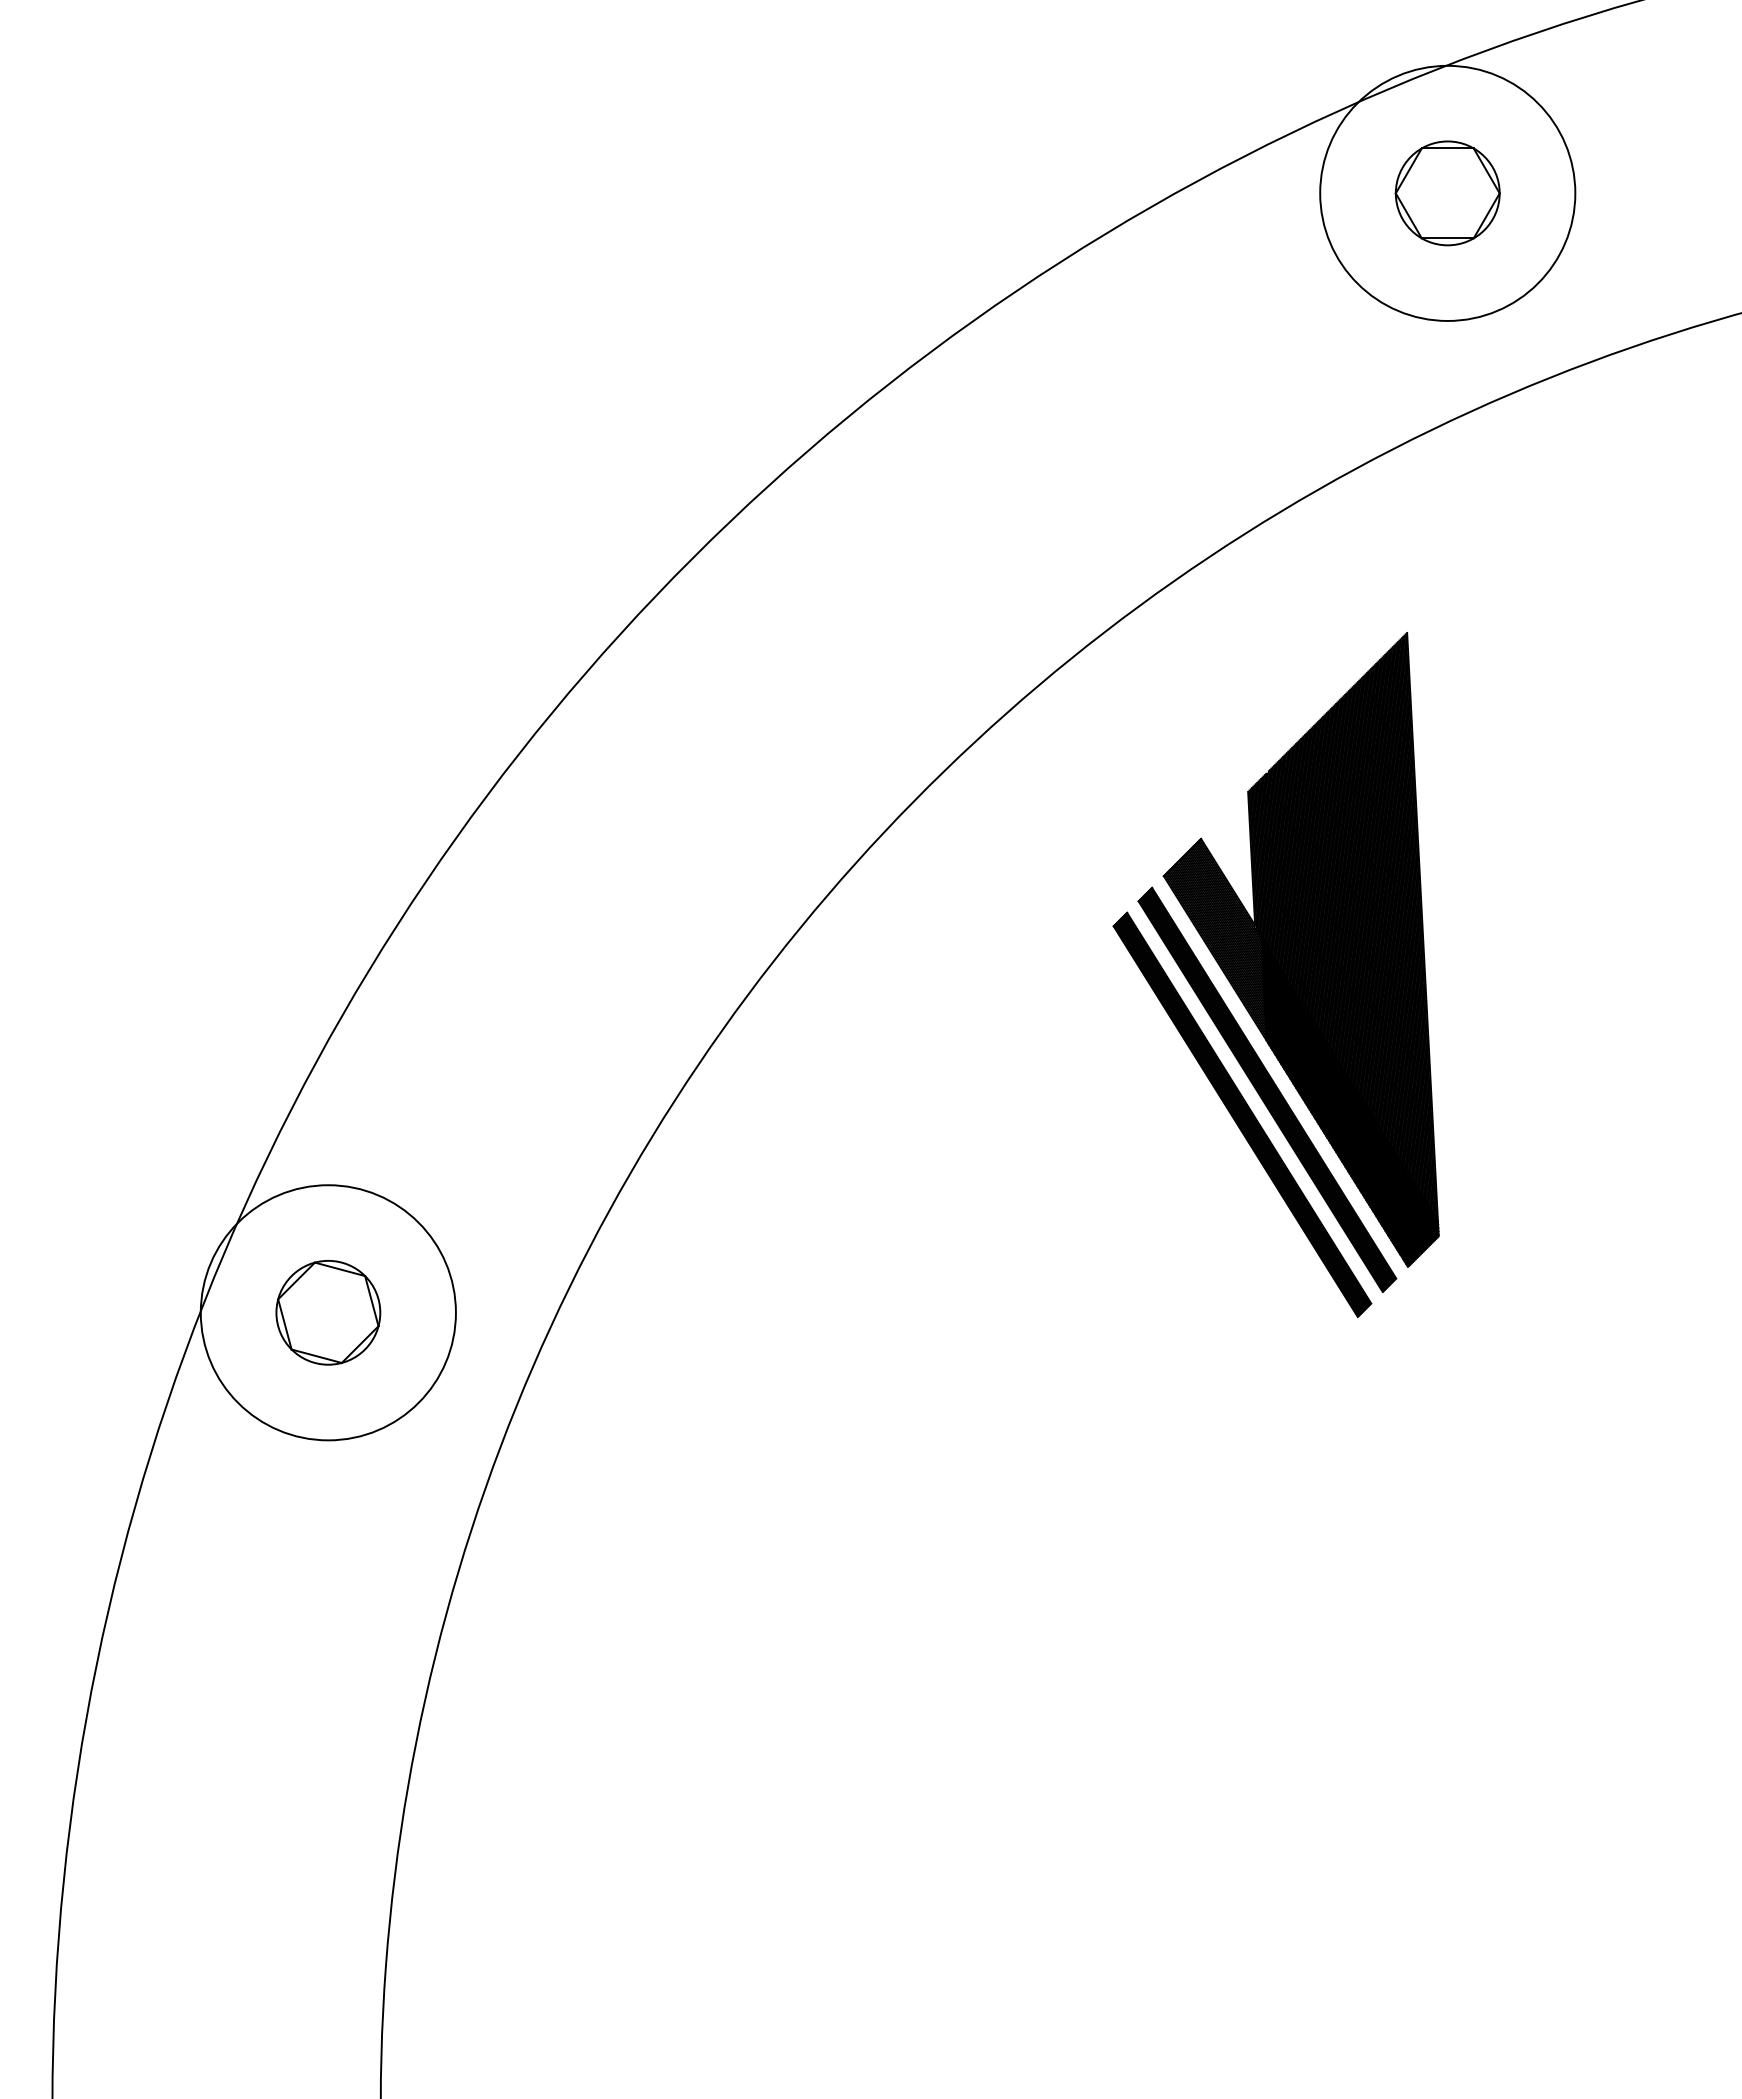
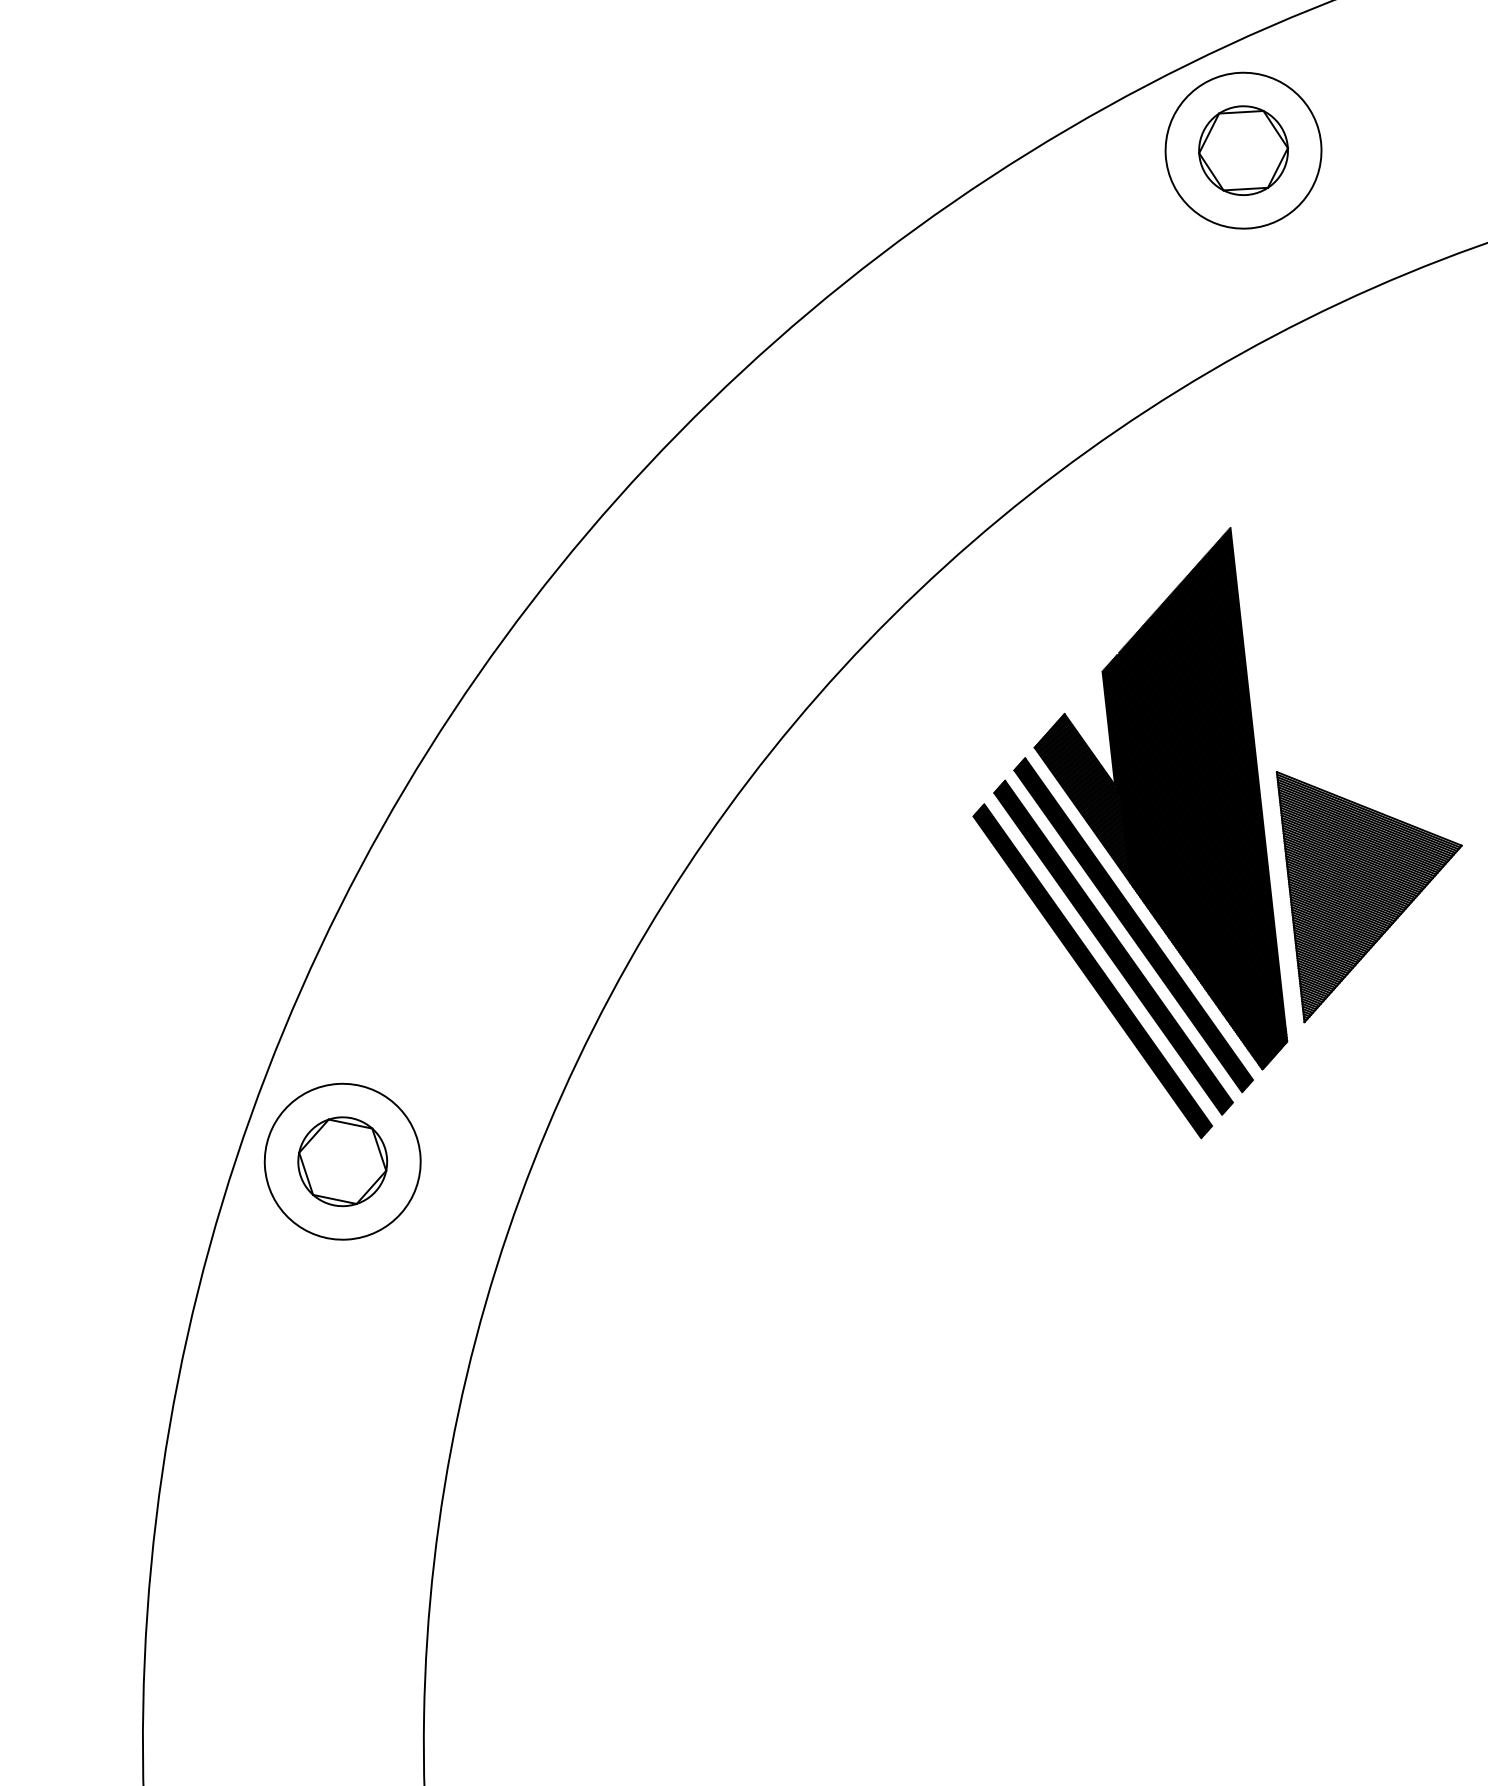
circle: (1447, 193) -> (1243, 150), size x0.71
part: (1549, 1067) -> (1373, 892), added
part: (1216, 1140) -> (1092, 970), added
circle: (328, 1312) -> (342, 1161), size x0.71

